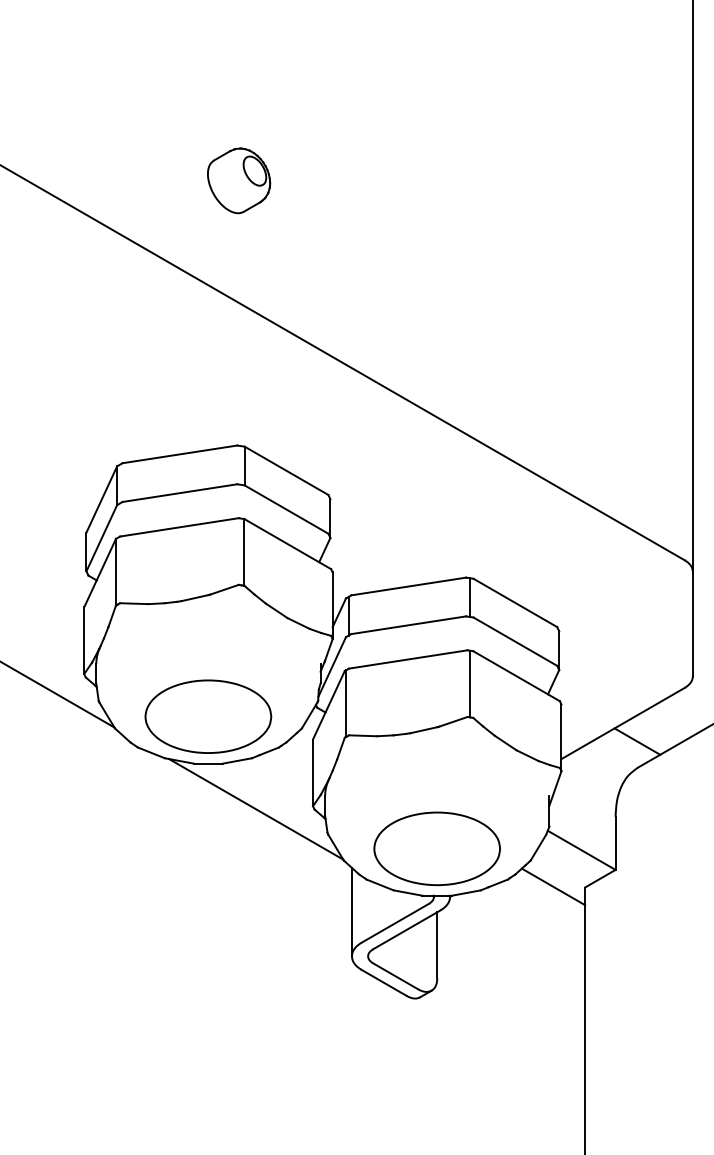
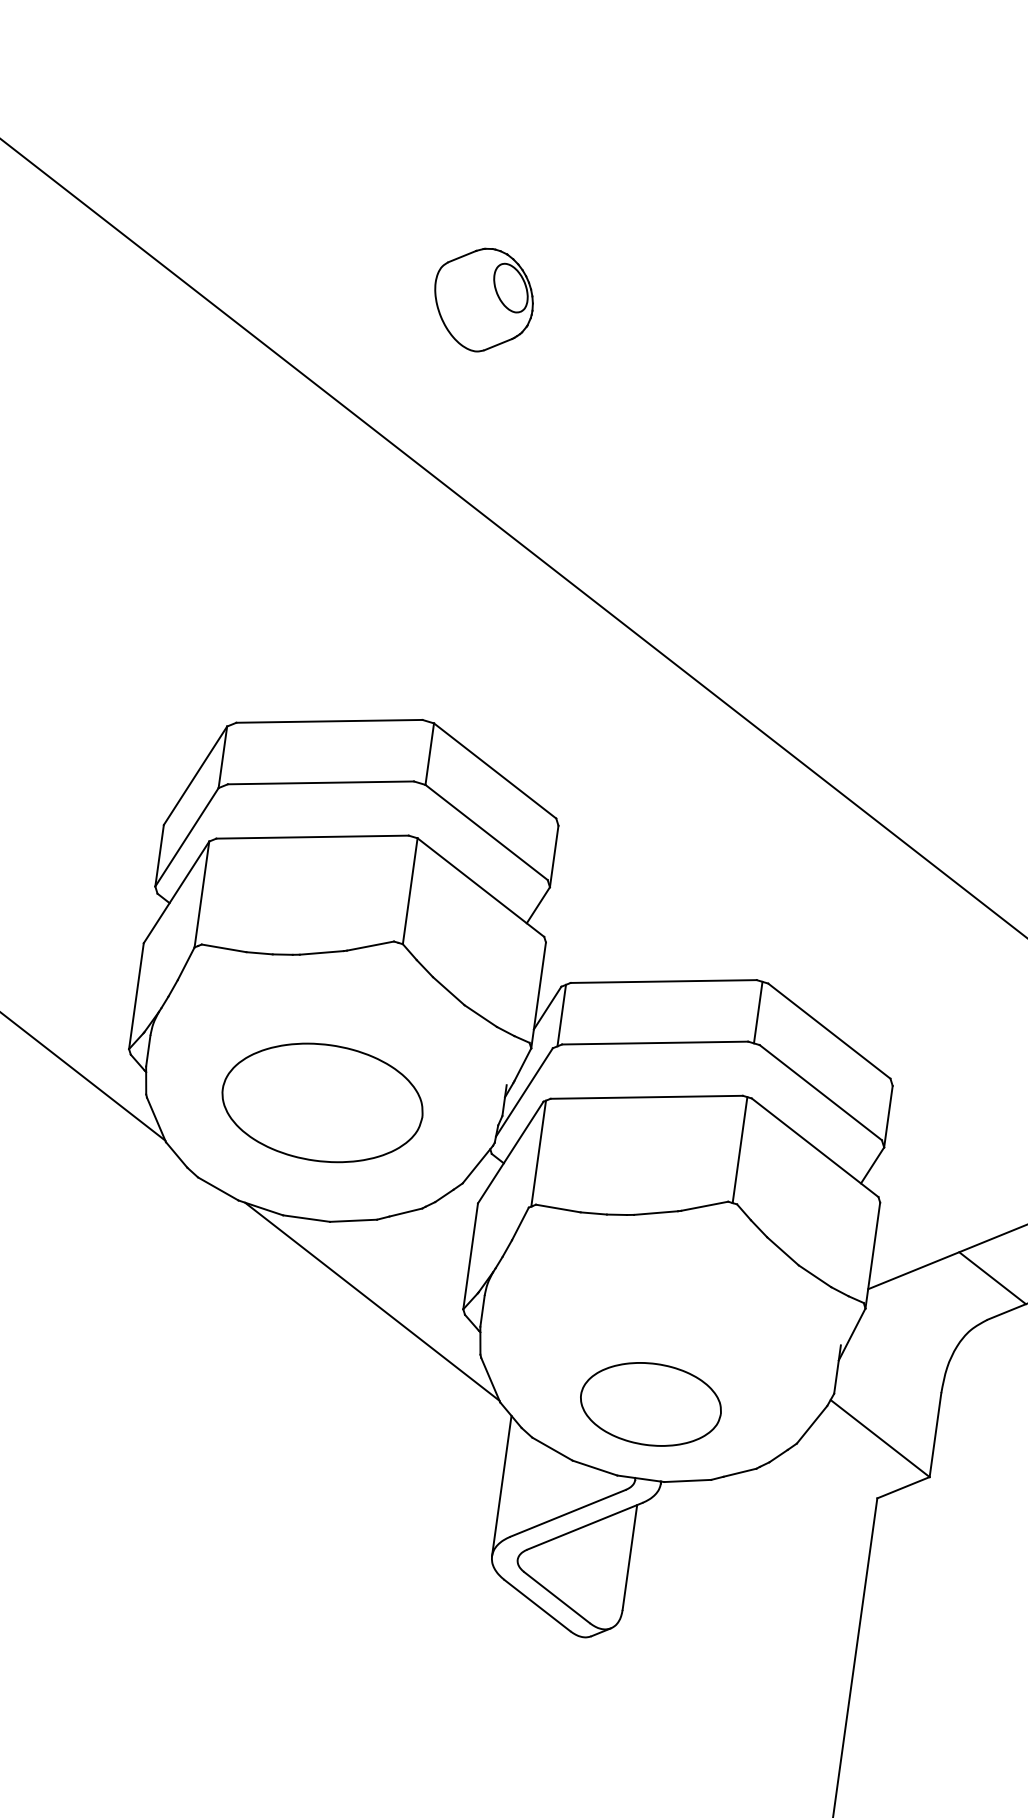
part: (208, 716) -> (322, 1102), moved
part: (436, 848) -> (650, 1403), size x0.7
line: (553, 886) -> (827, 1489), removed

